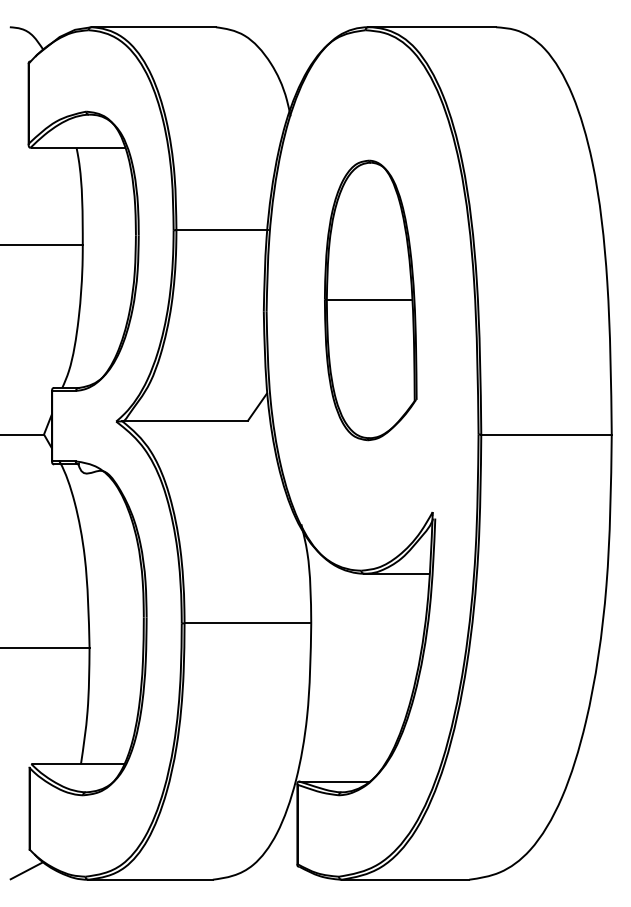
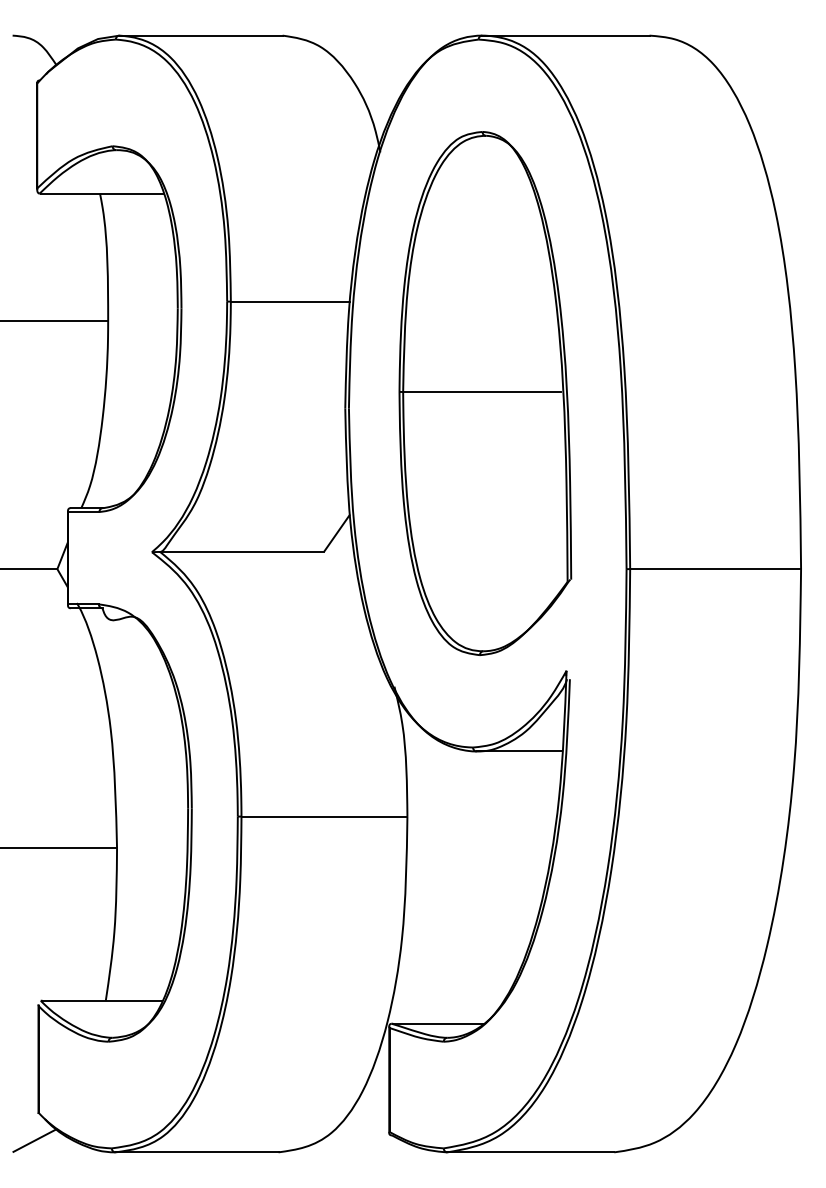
part: (370, 300) -> (485, 393), size x1.43

